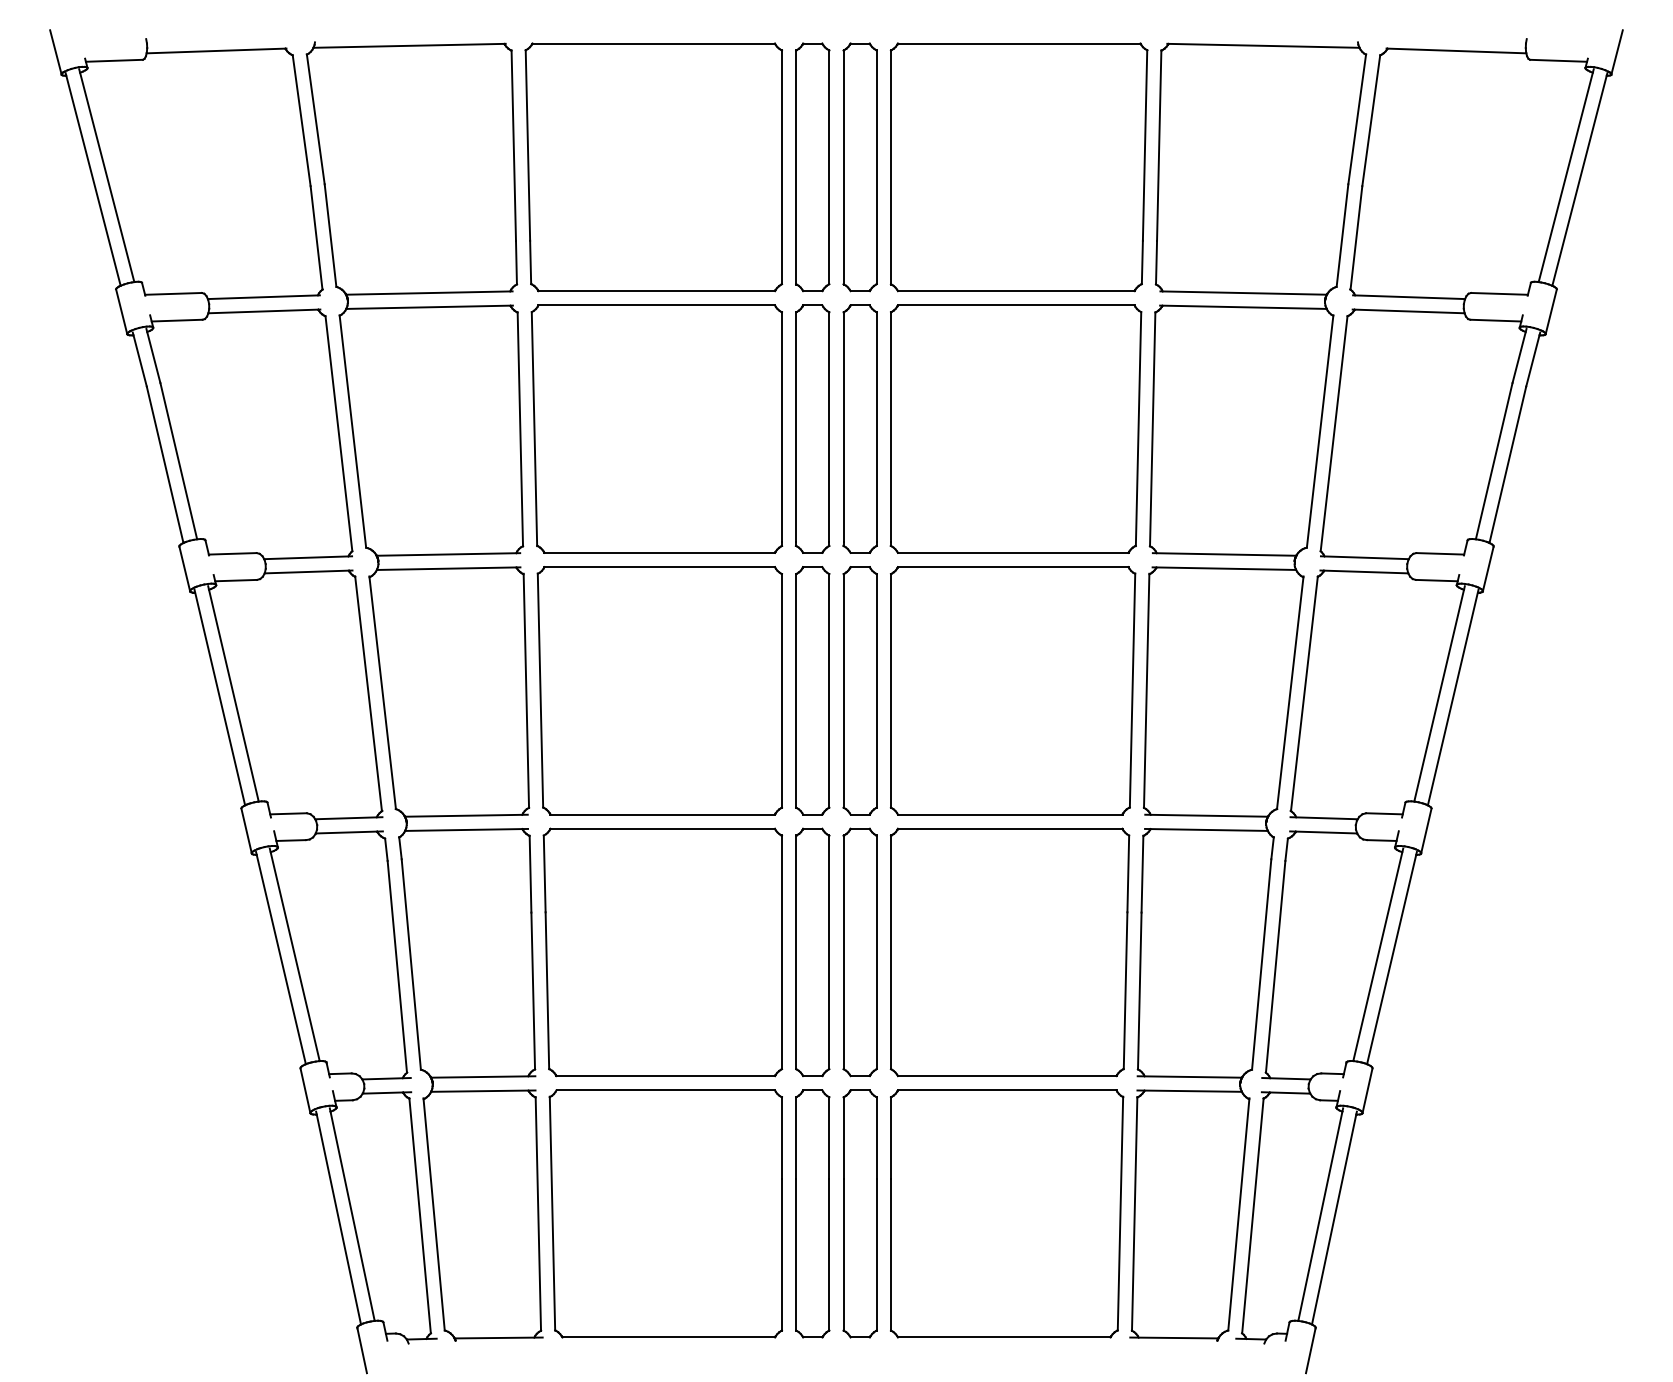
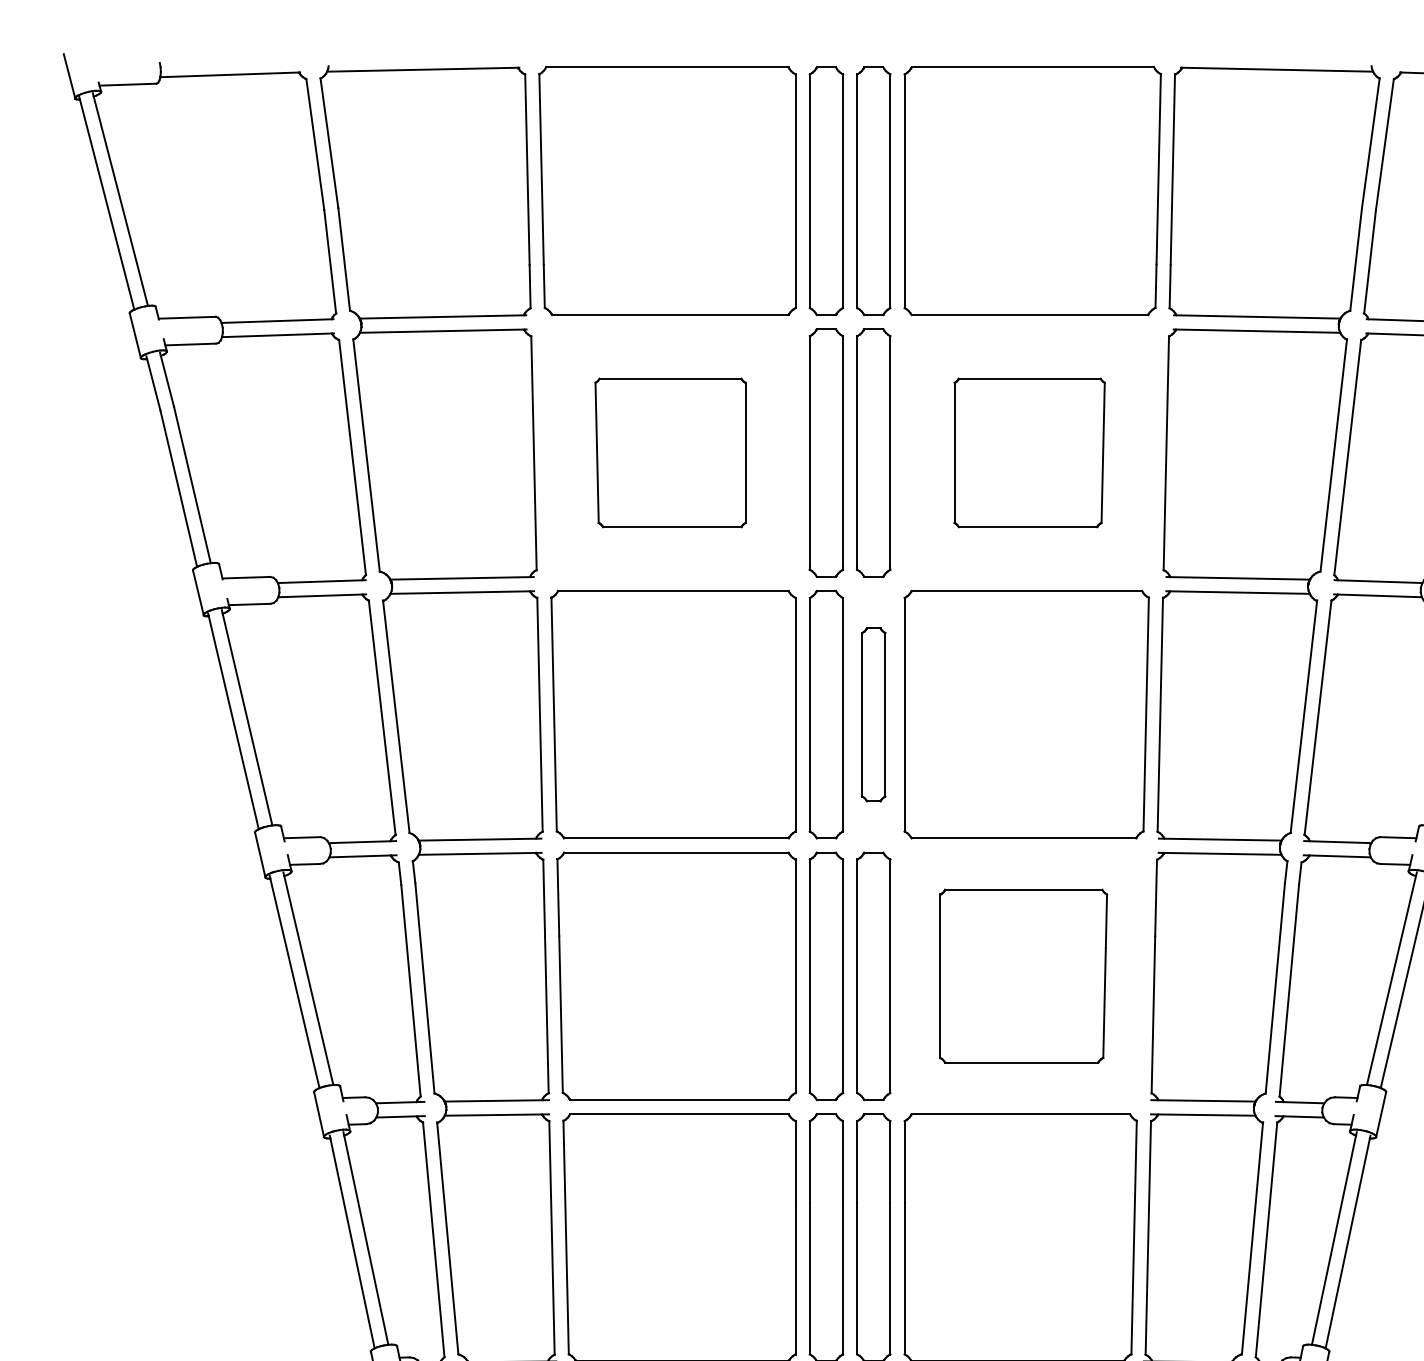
part: (656, 428) -> (670, 452), size x0.6
part: (1015, 428) -> (1029, 452), size x0.6
part: (859, 690) -> (873, 714), size x0.7
part: (1009, 952) -> (1023, 976), size x0.7

